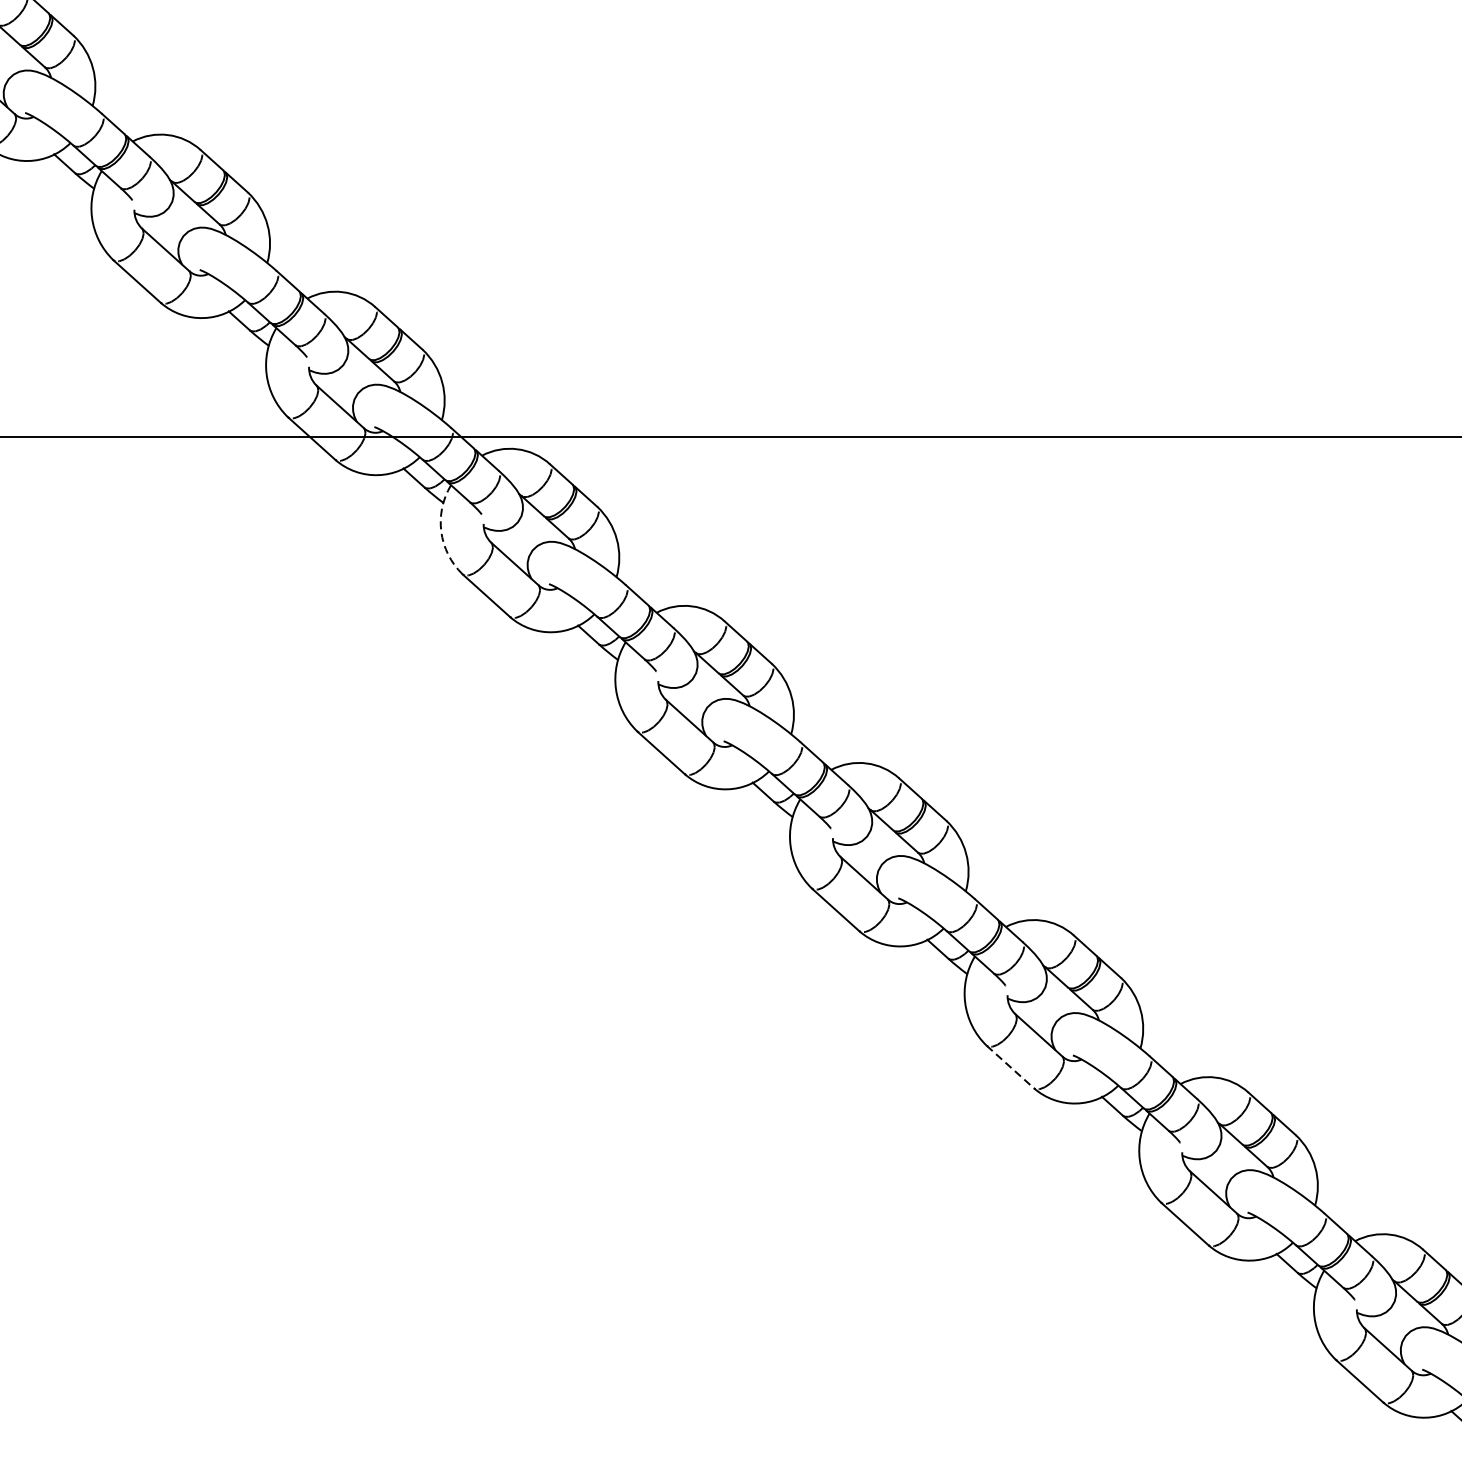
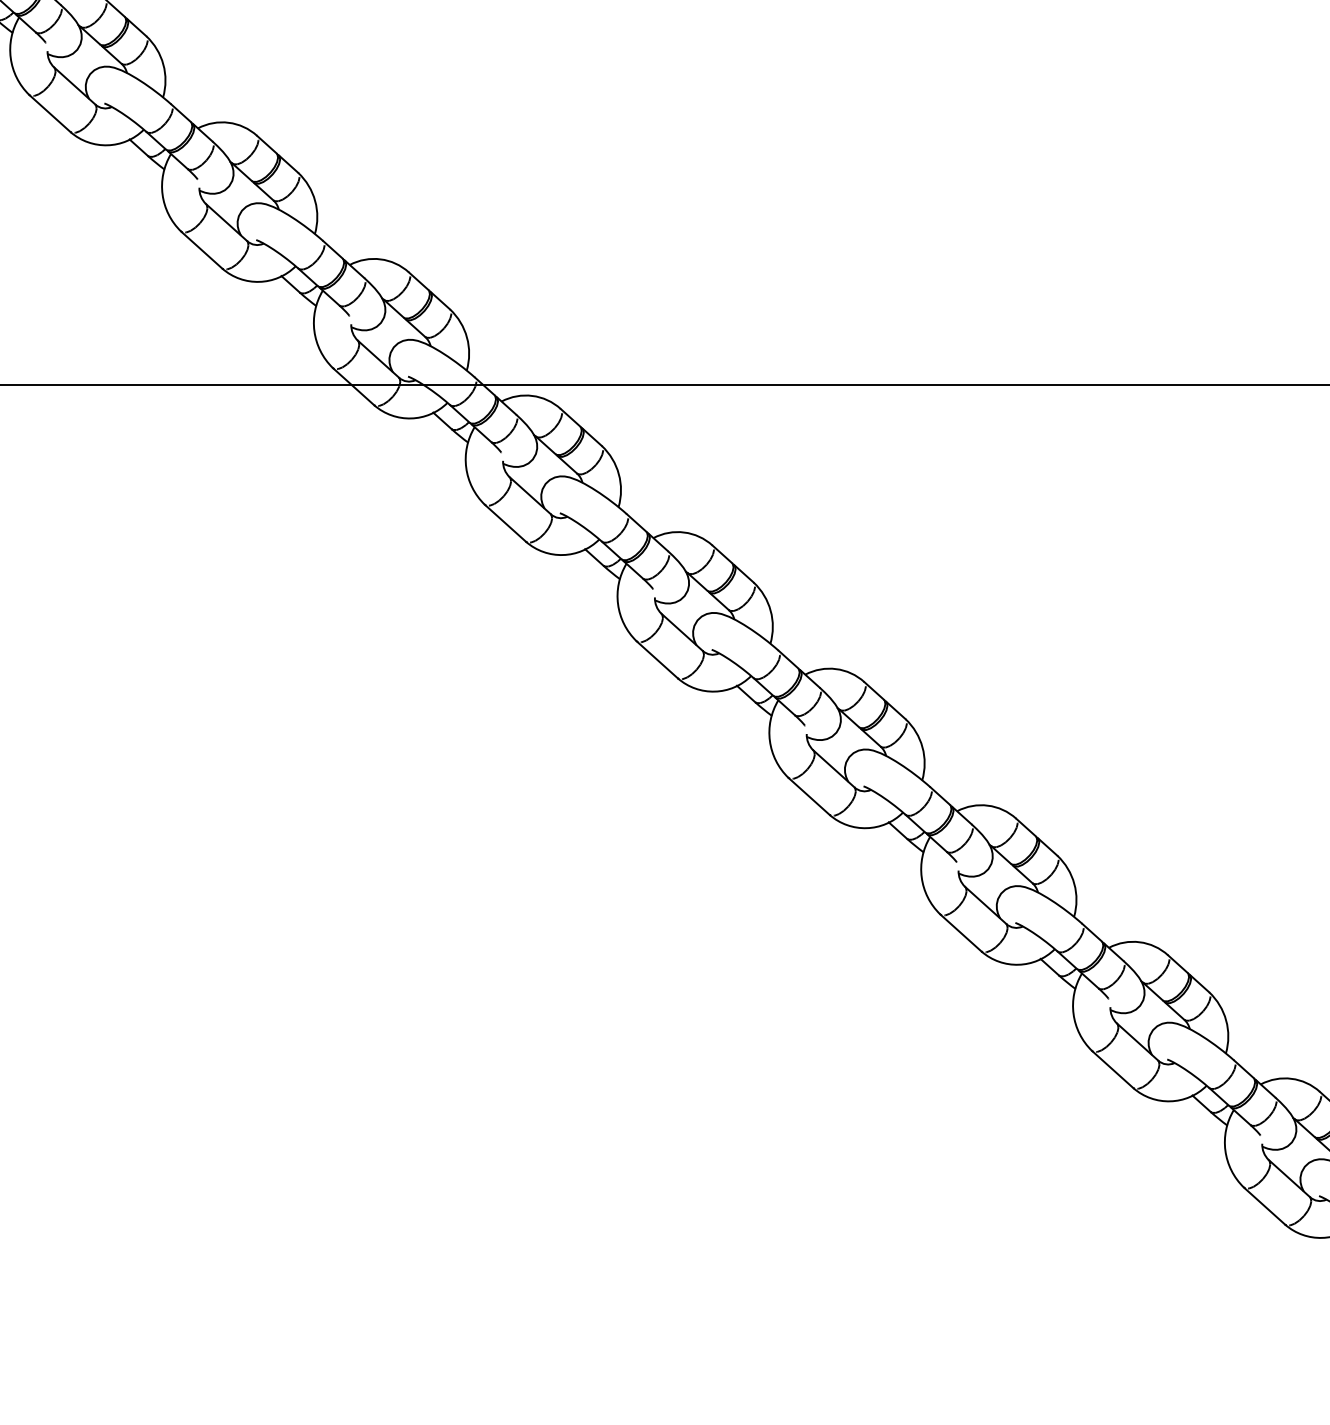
arc: (441, 531) -> (466, 467), dashed -> solid
line: (1009, 1066) -> (960, 932), dashed -> solid

